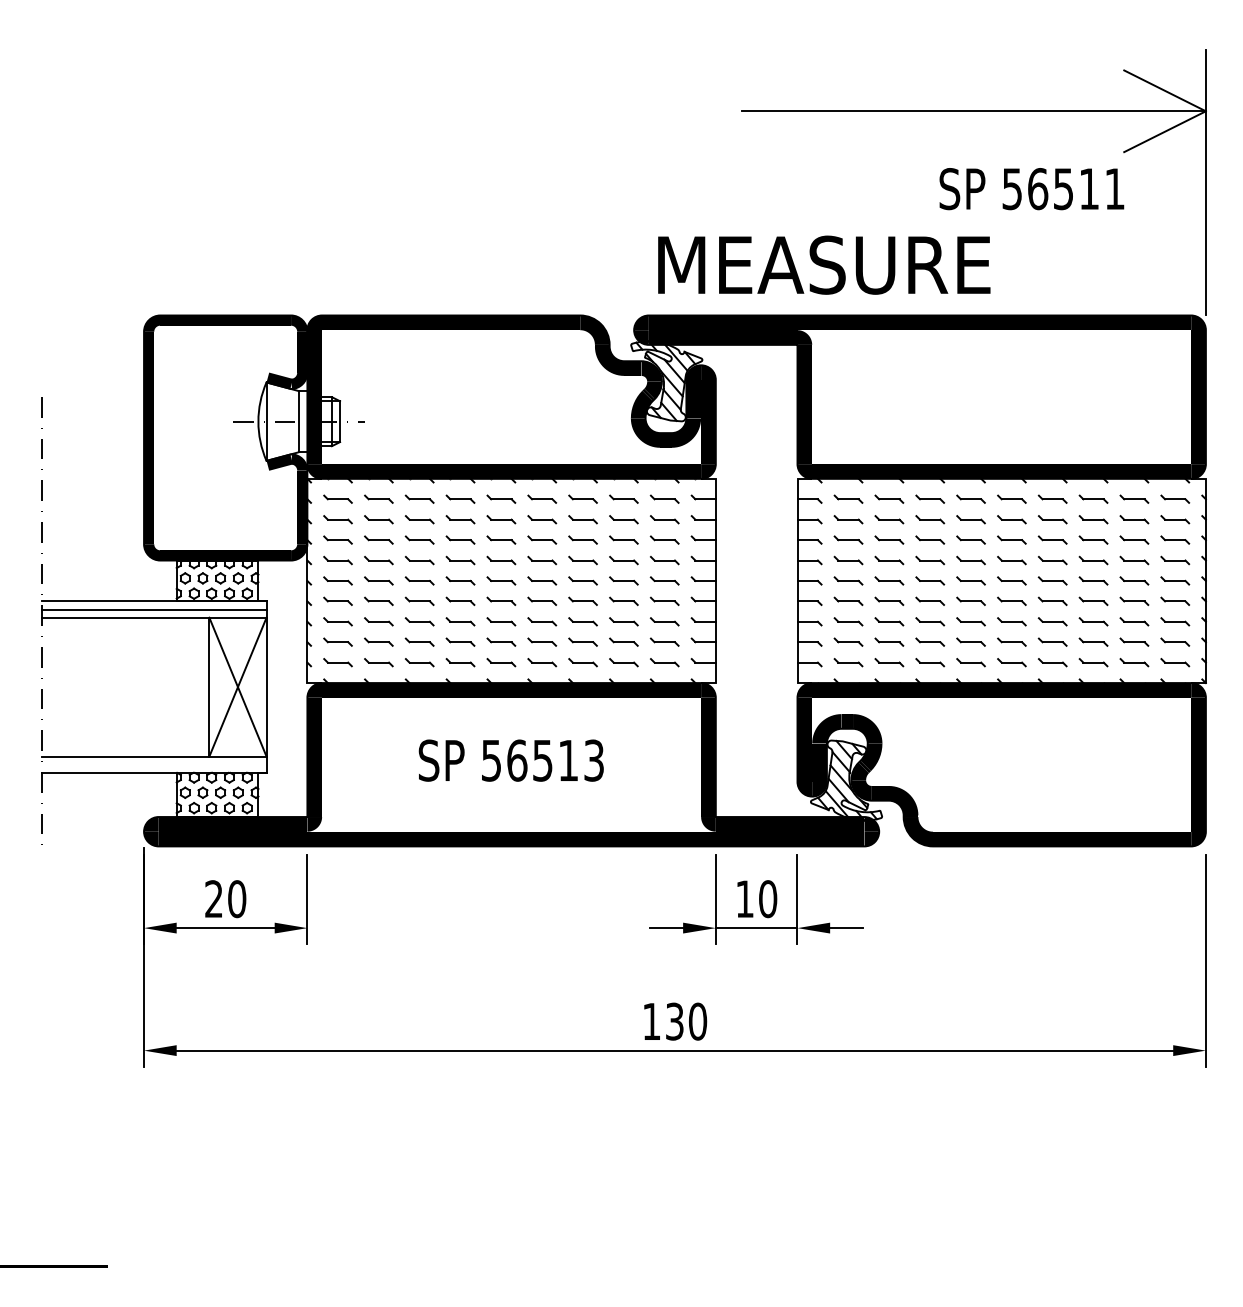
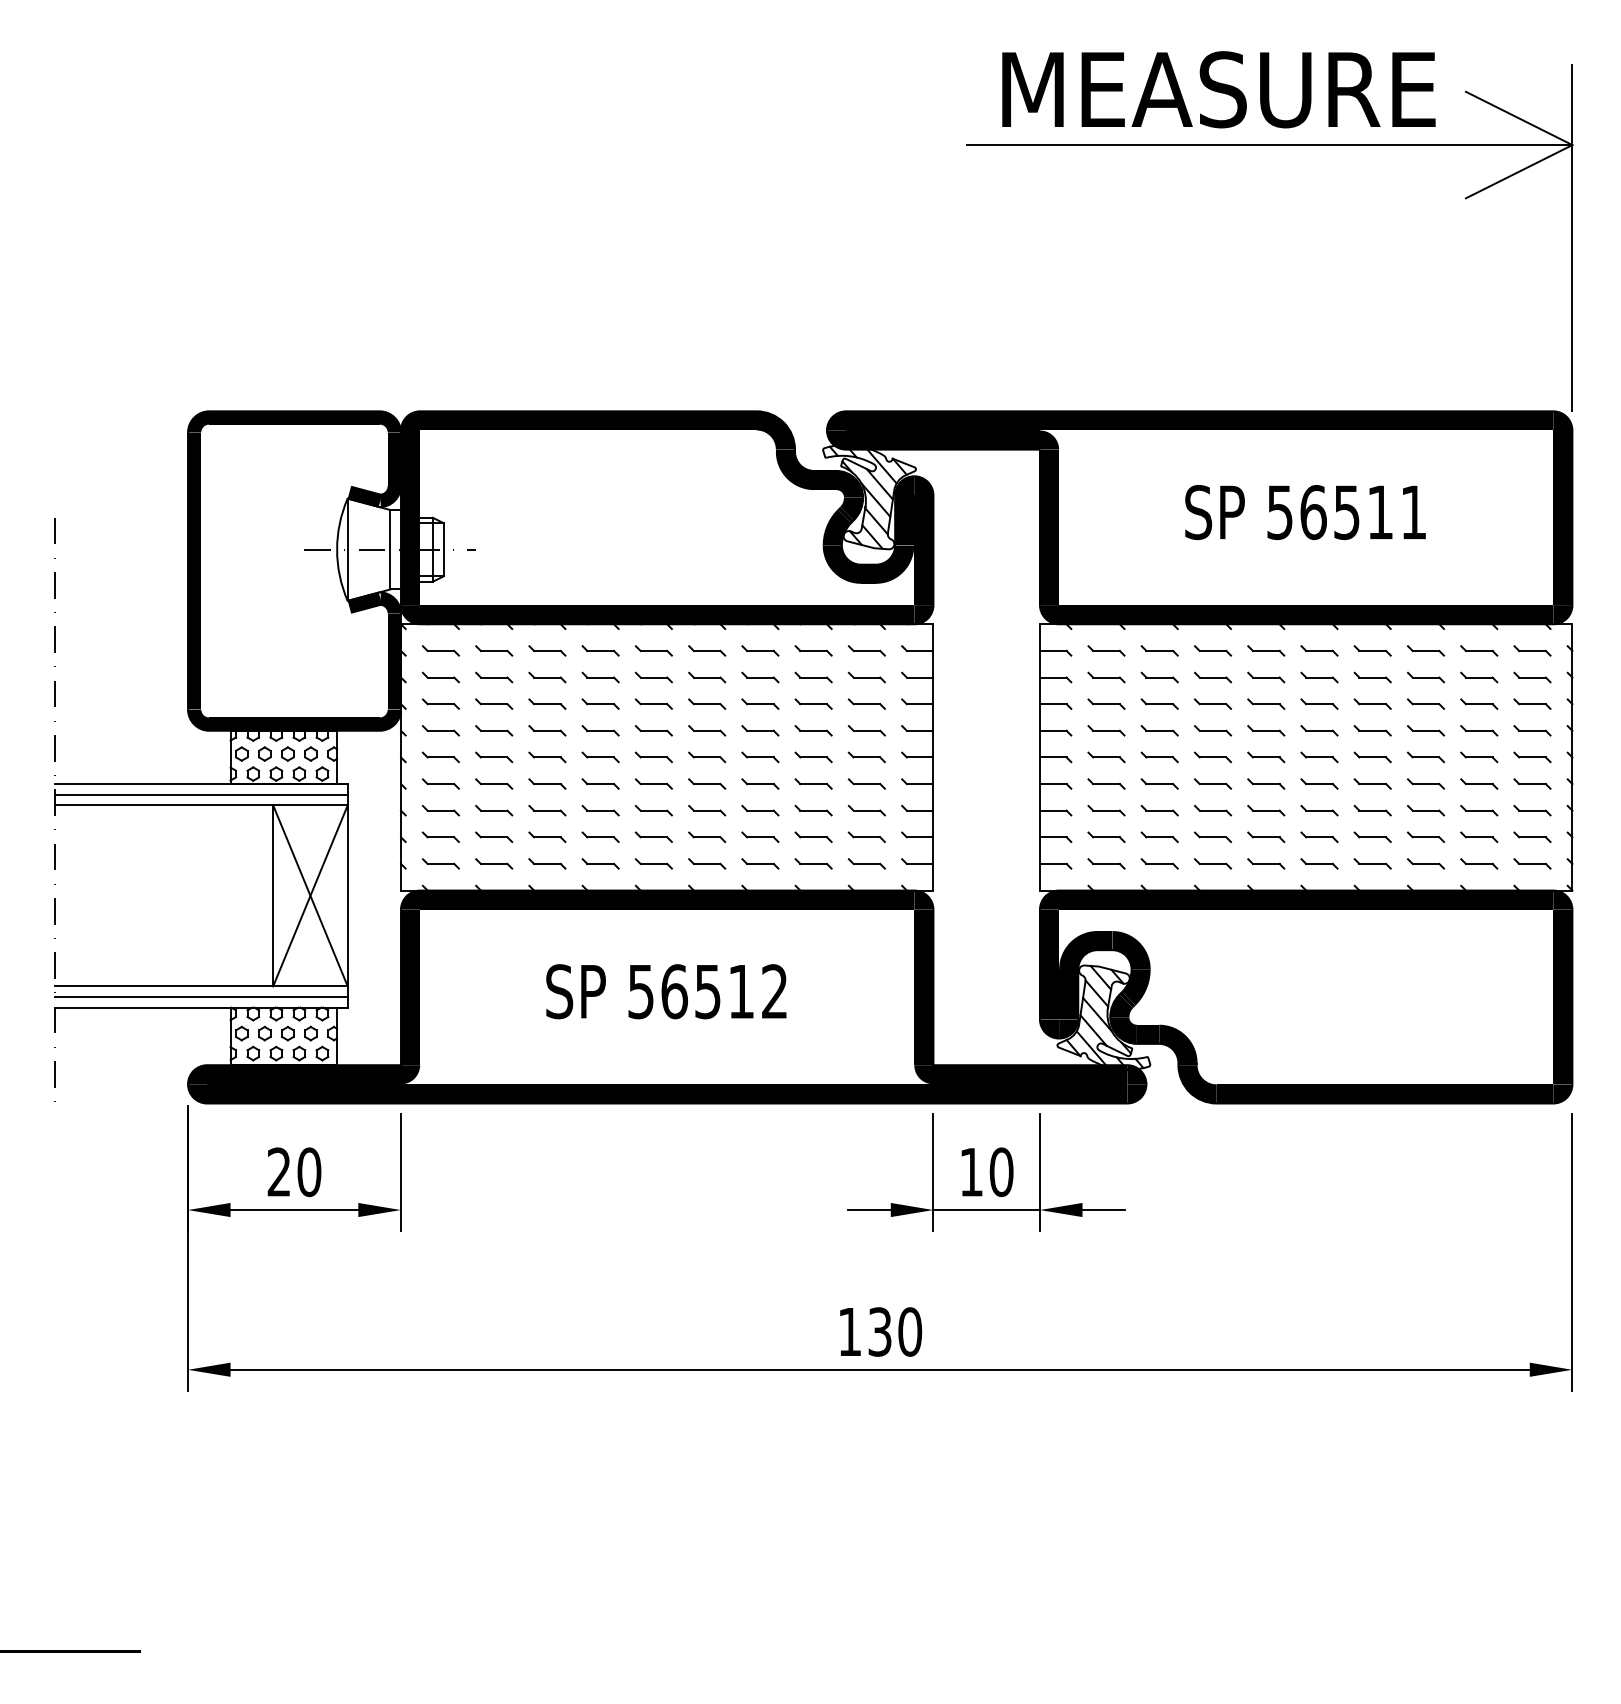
text: (1031, 189) -> (1305, 512), moved
text: (823, 265) -> (1218, 89), moved
text: (593, 760) -> (774, 991), 56513 -> 56512
line: (153, 765) -> (200, 997), added

